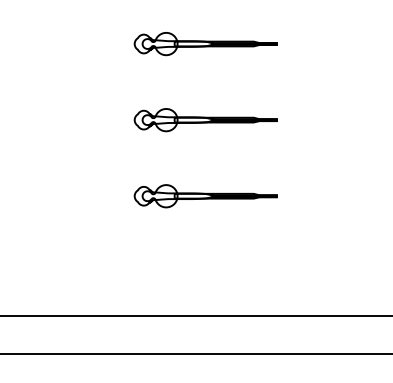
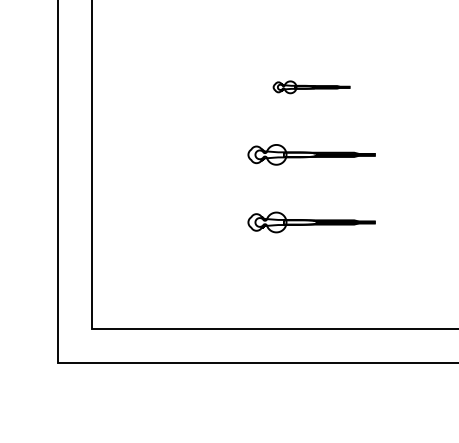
part: (205, 44) -> (311, 87), size x0.6

